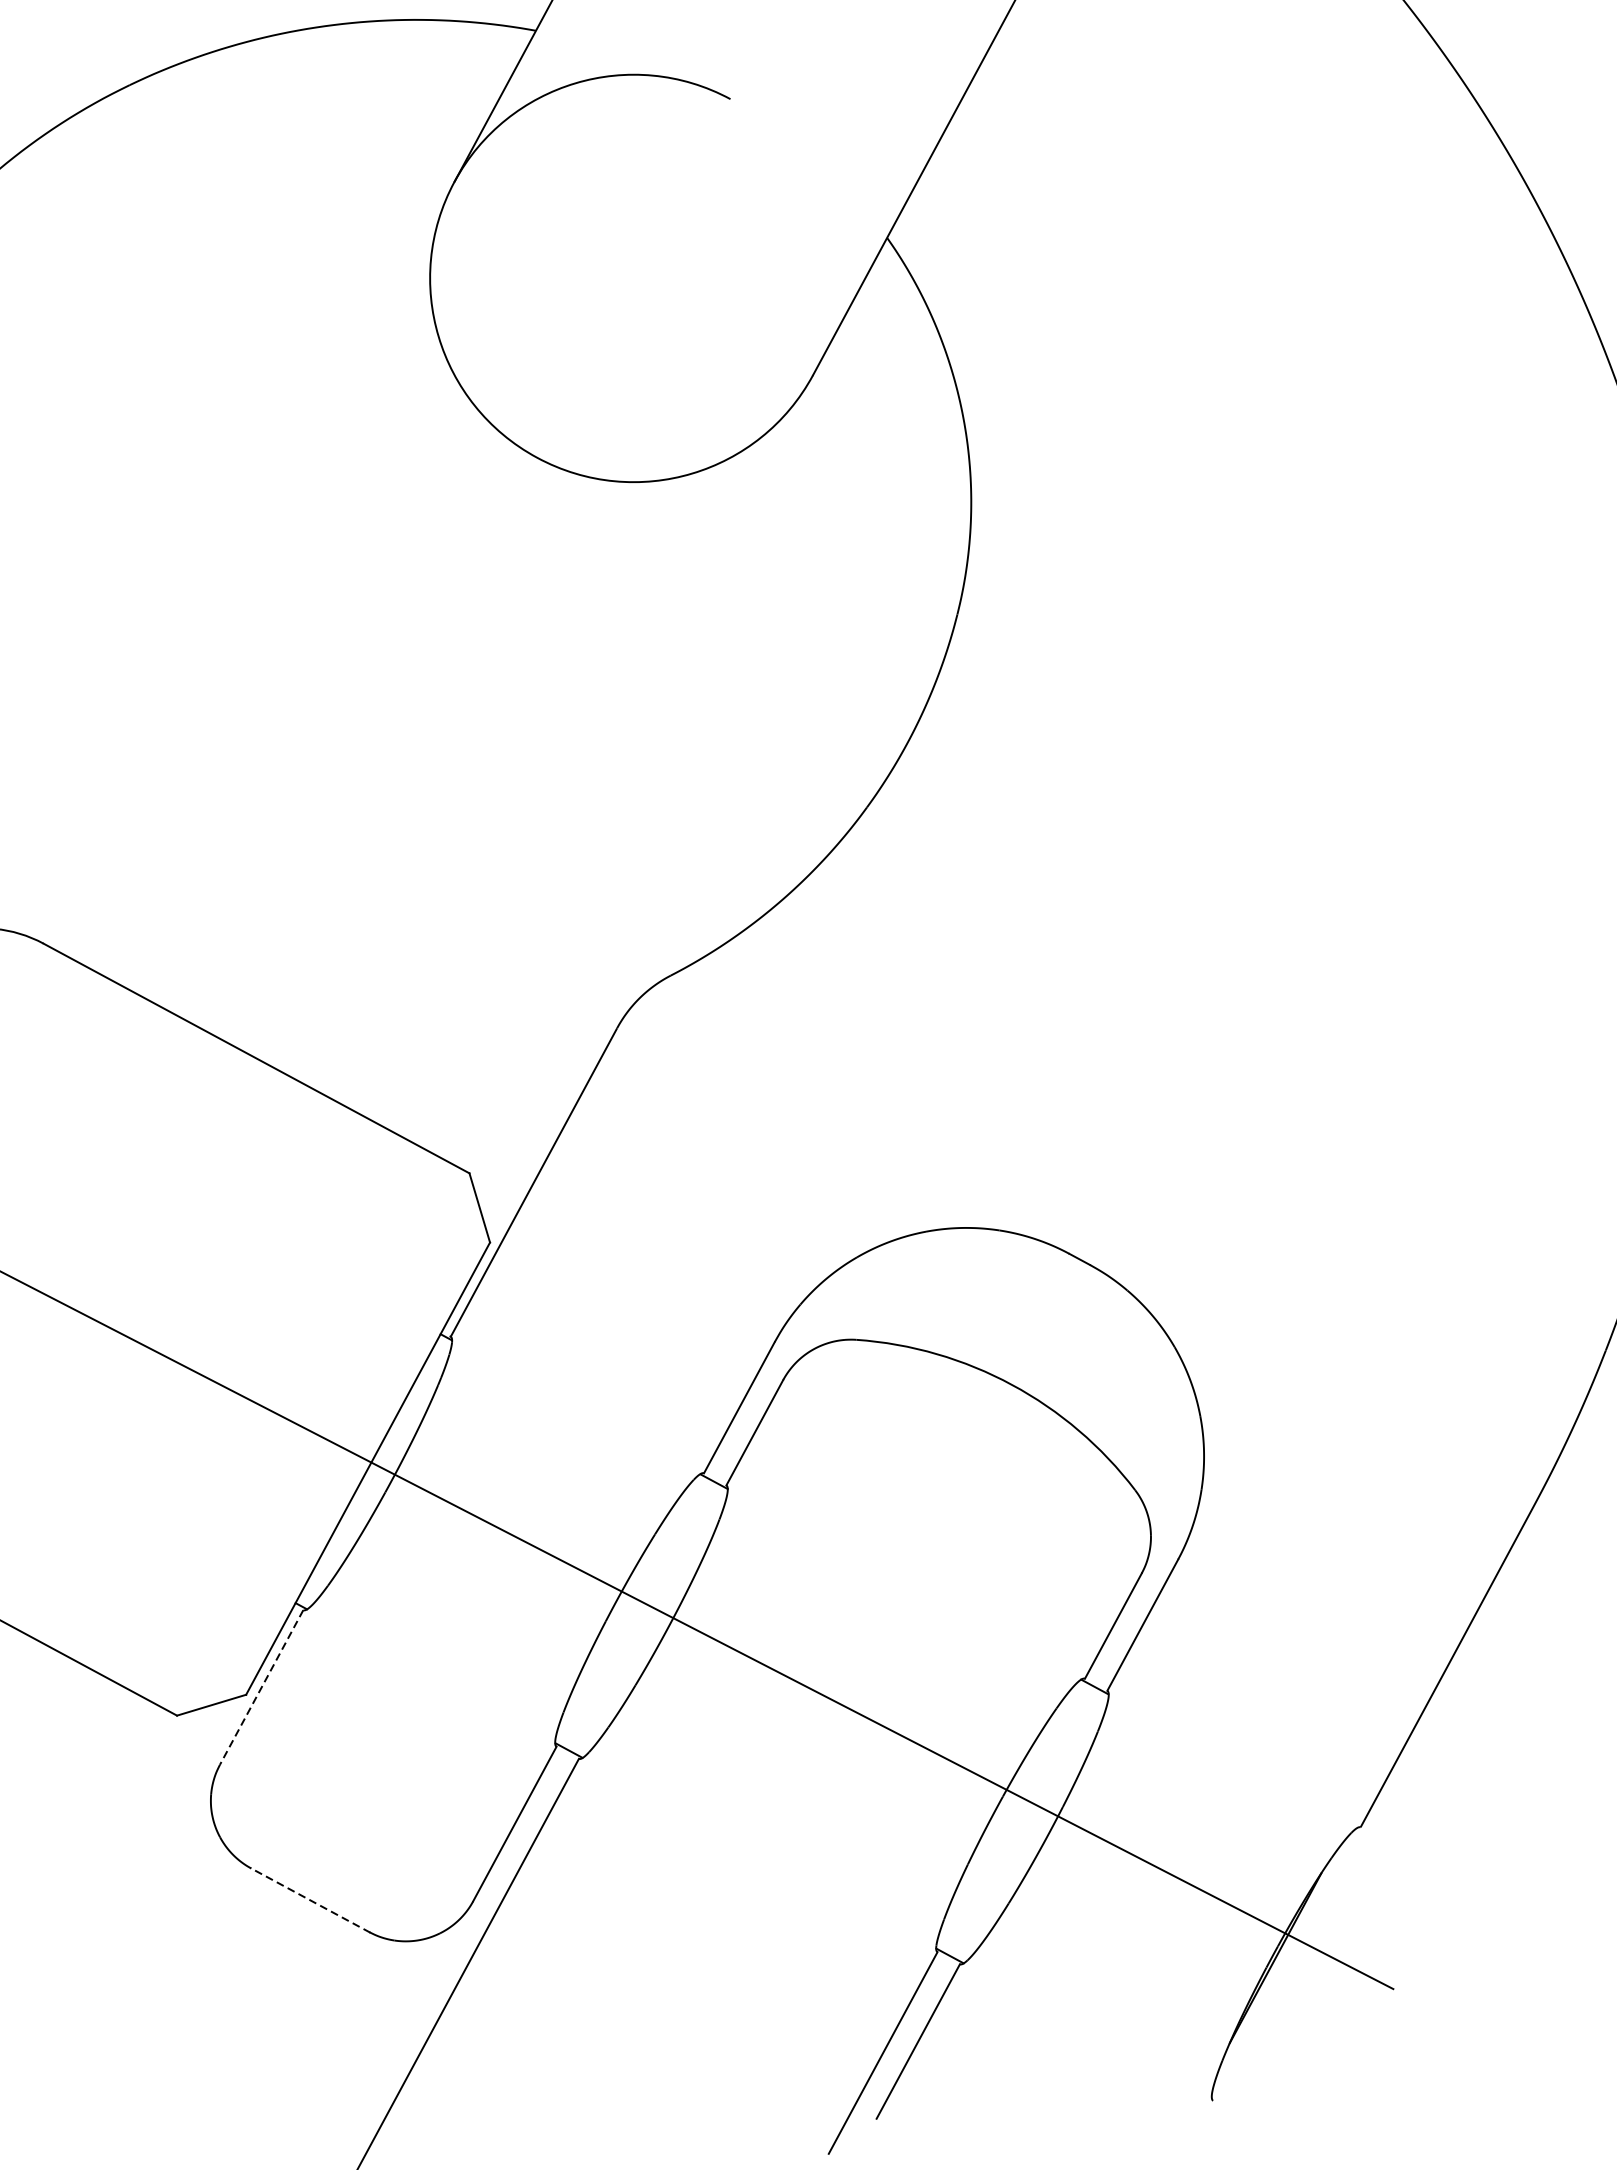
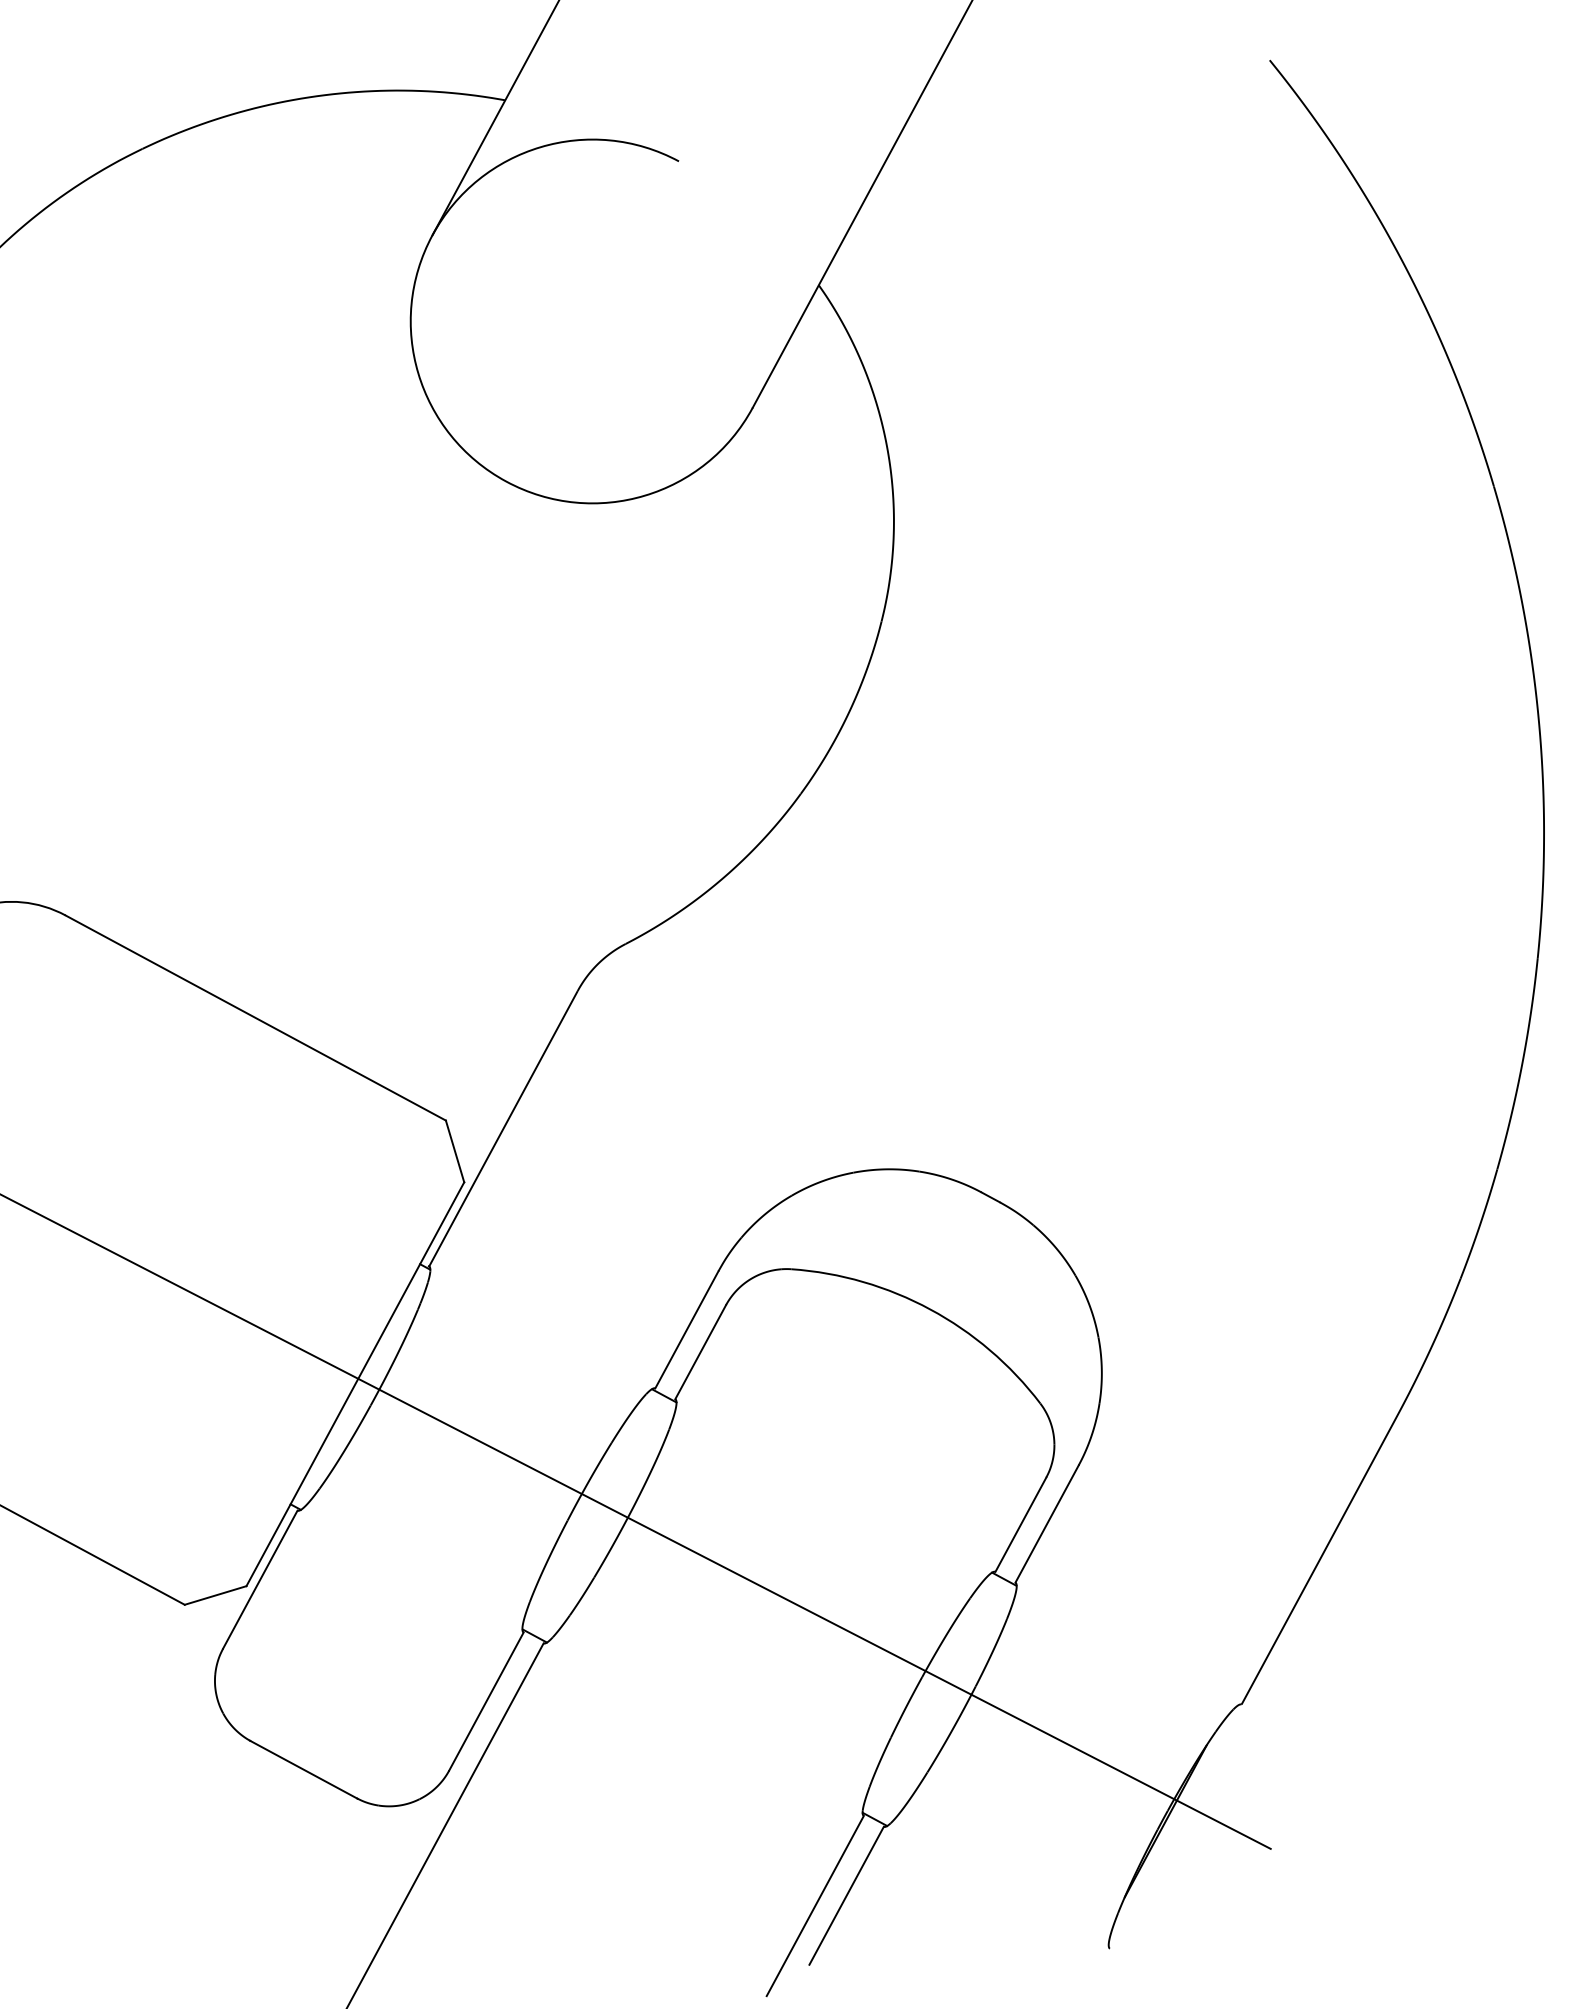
line: (261, 1688) -> (260, 1580), dashed -> solid
line: (310, 1900) -> (303, 1769), dashed -> solid

